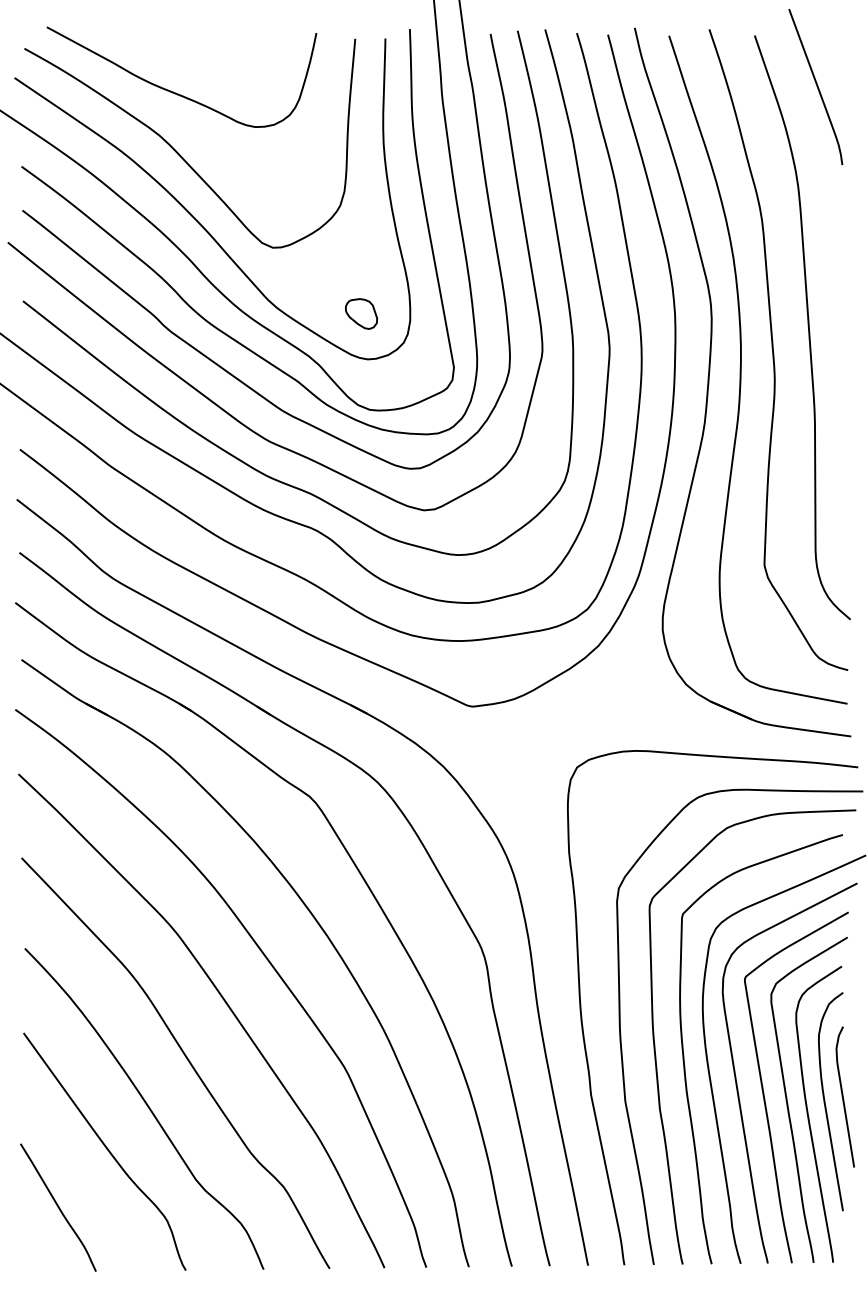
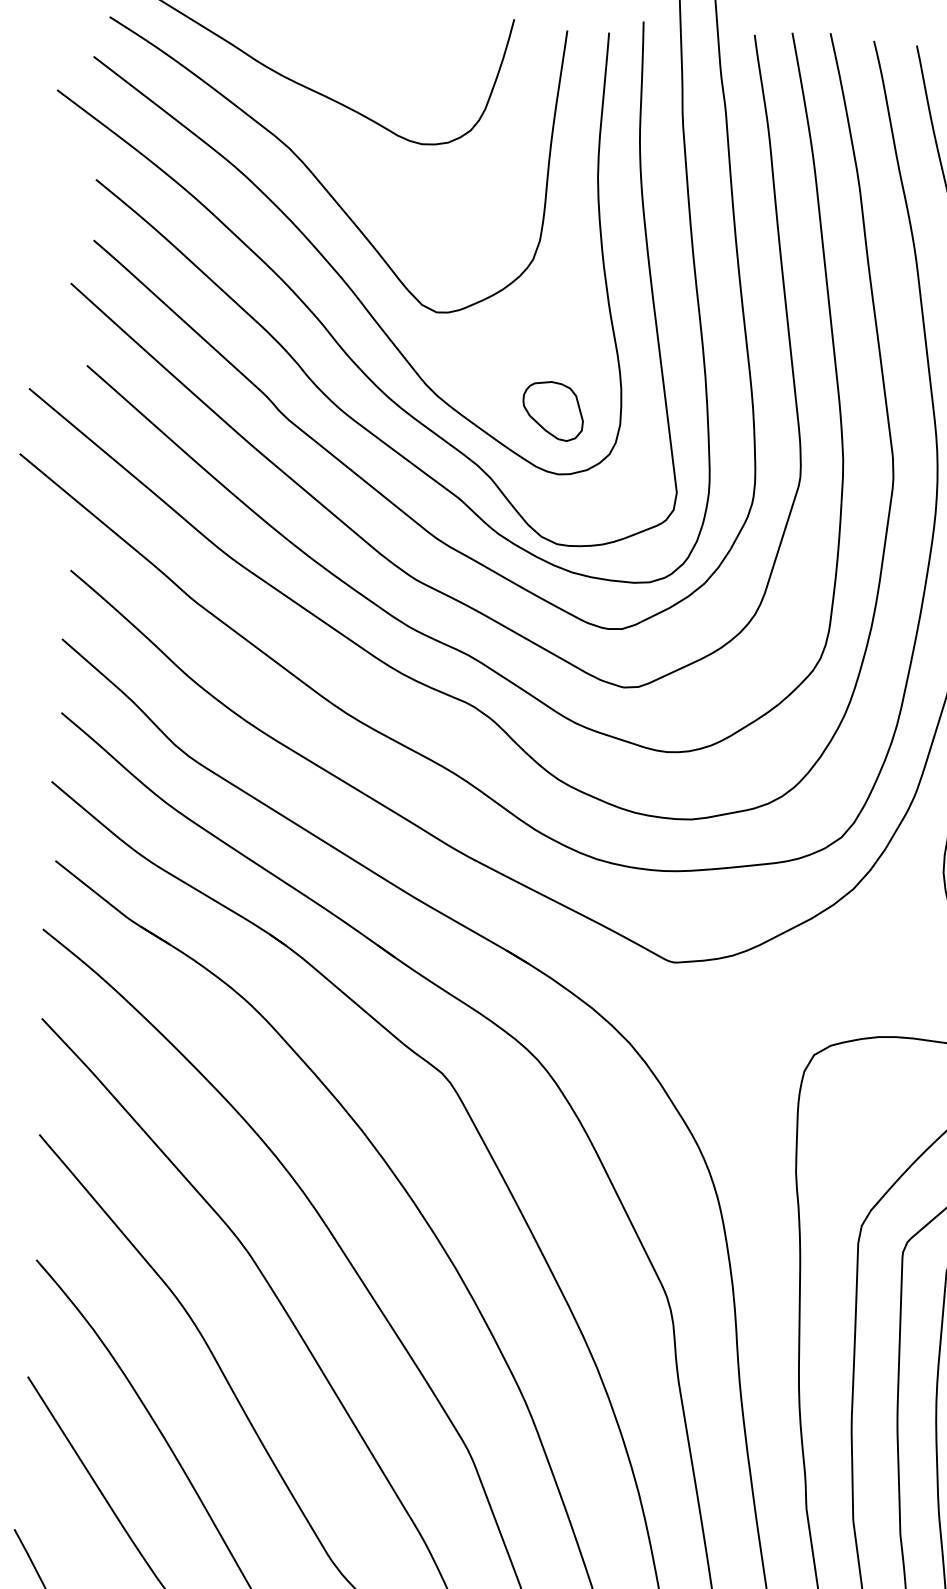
part: (361, 313) -> (553, 410), size x1.4

